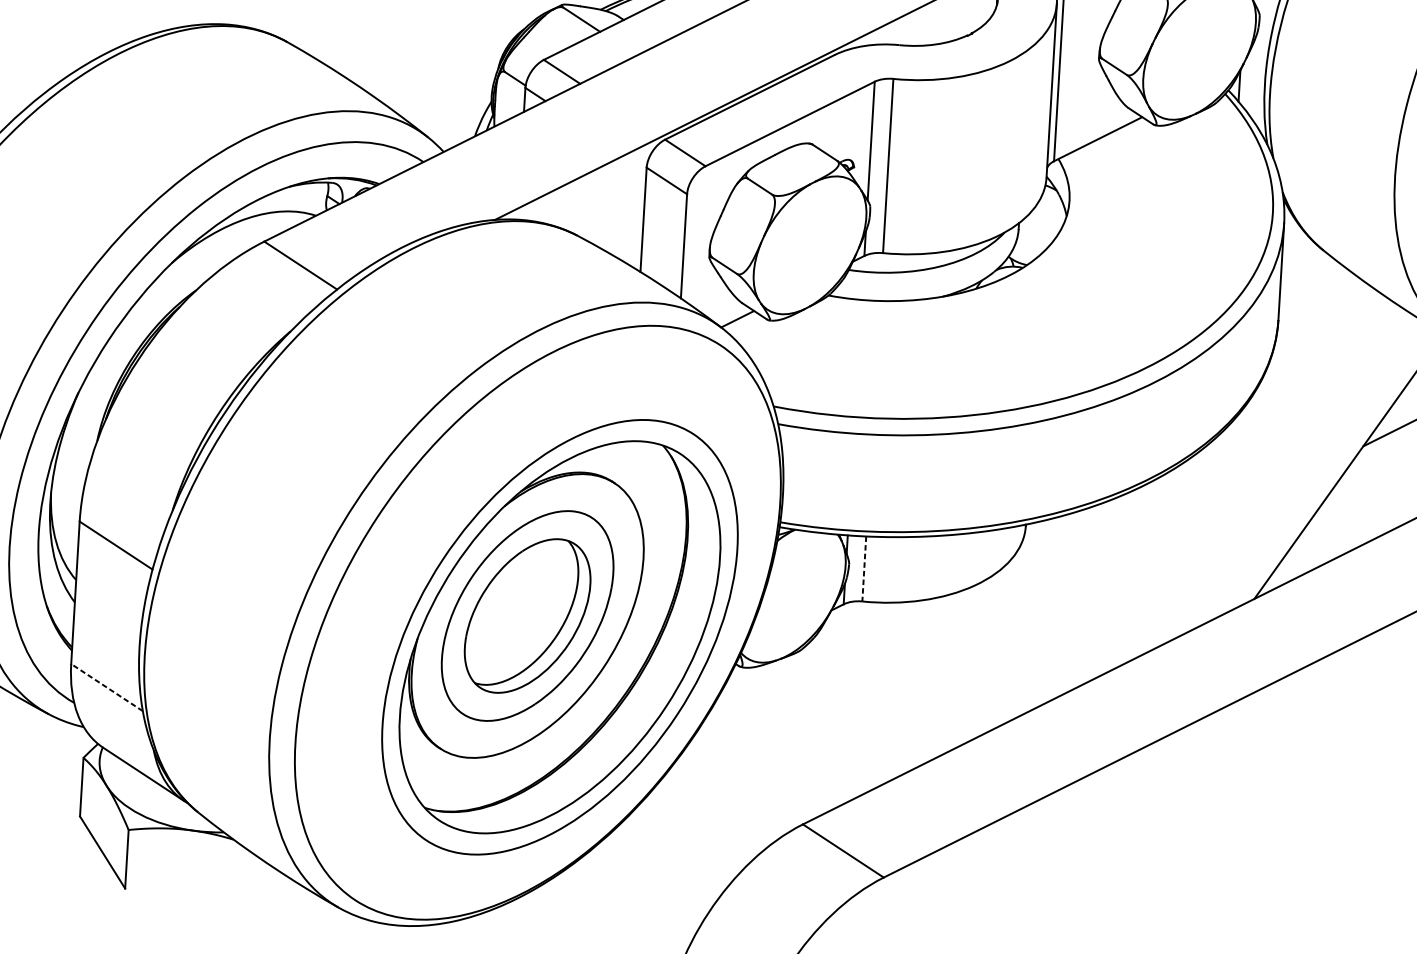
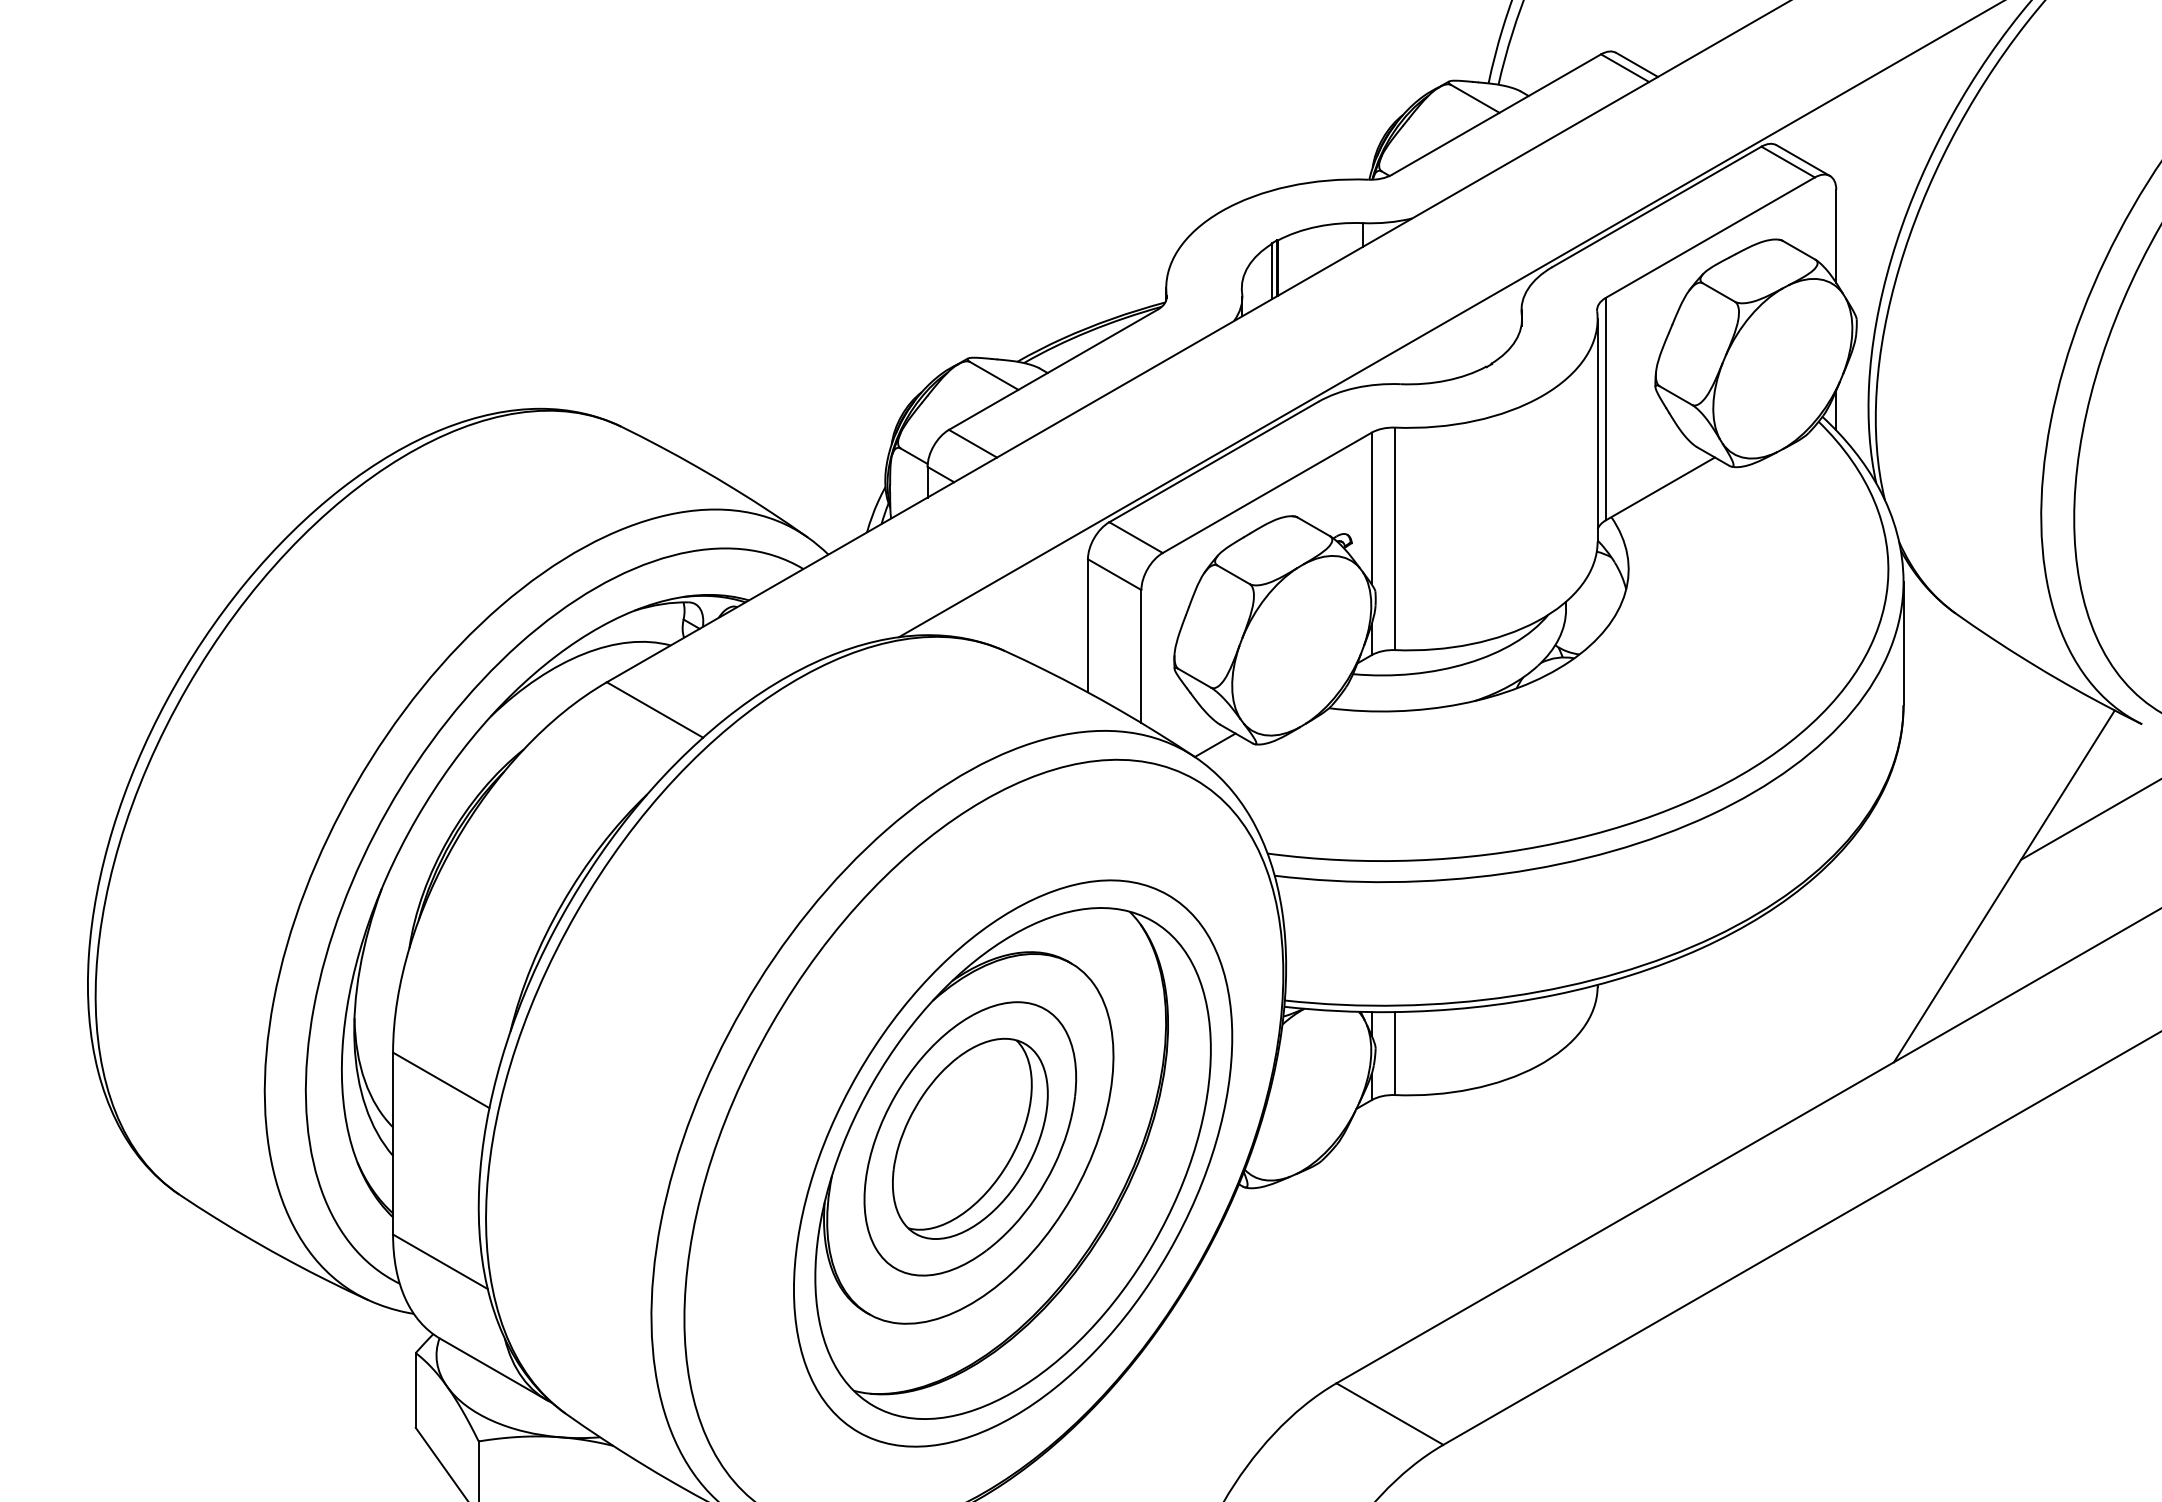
line: (864, 568) -> (1395, 1053), dashed -> solid
line: (107, 687) -> (440, 1261), dashed -> solid

